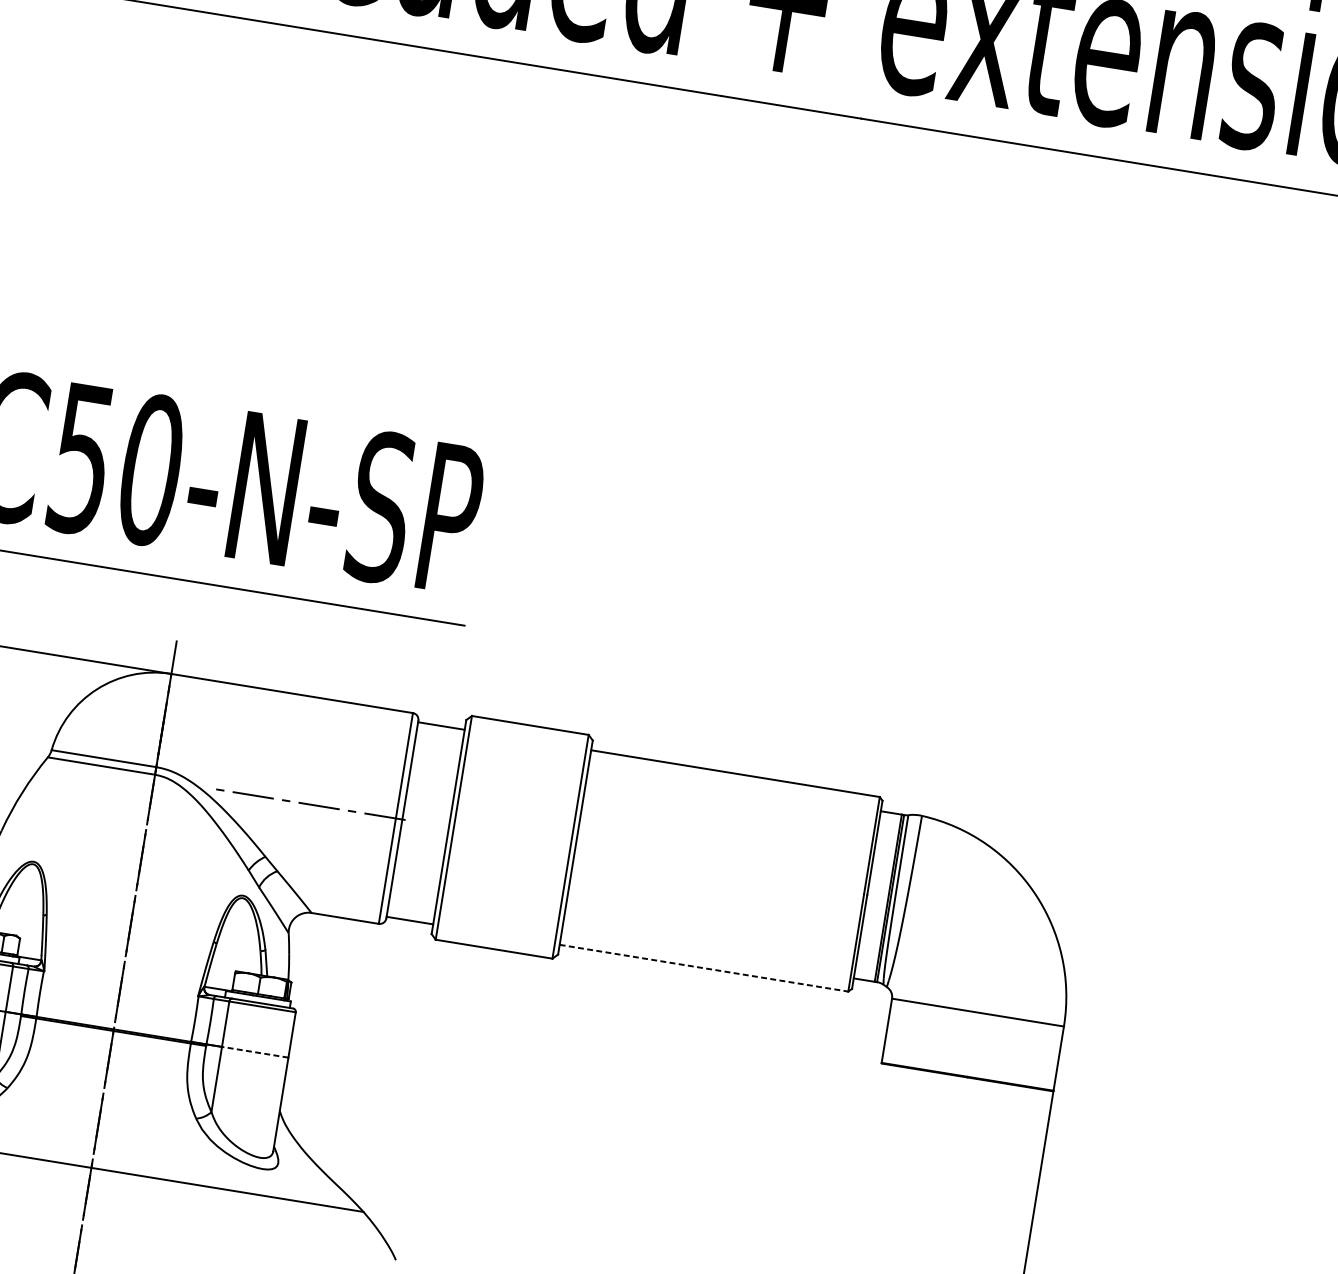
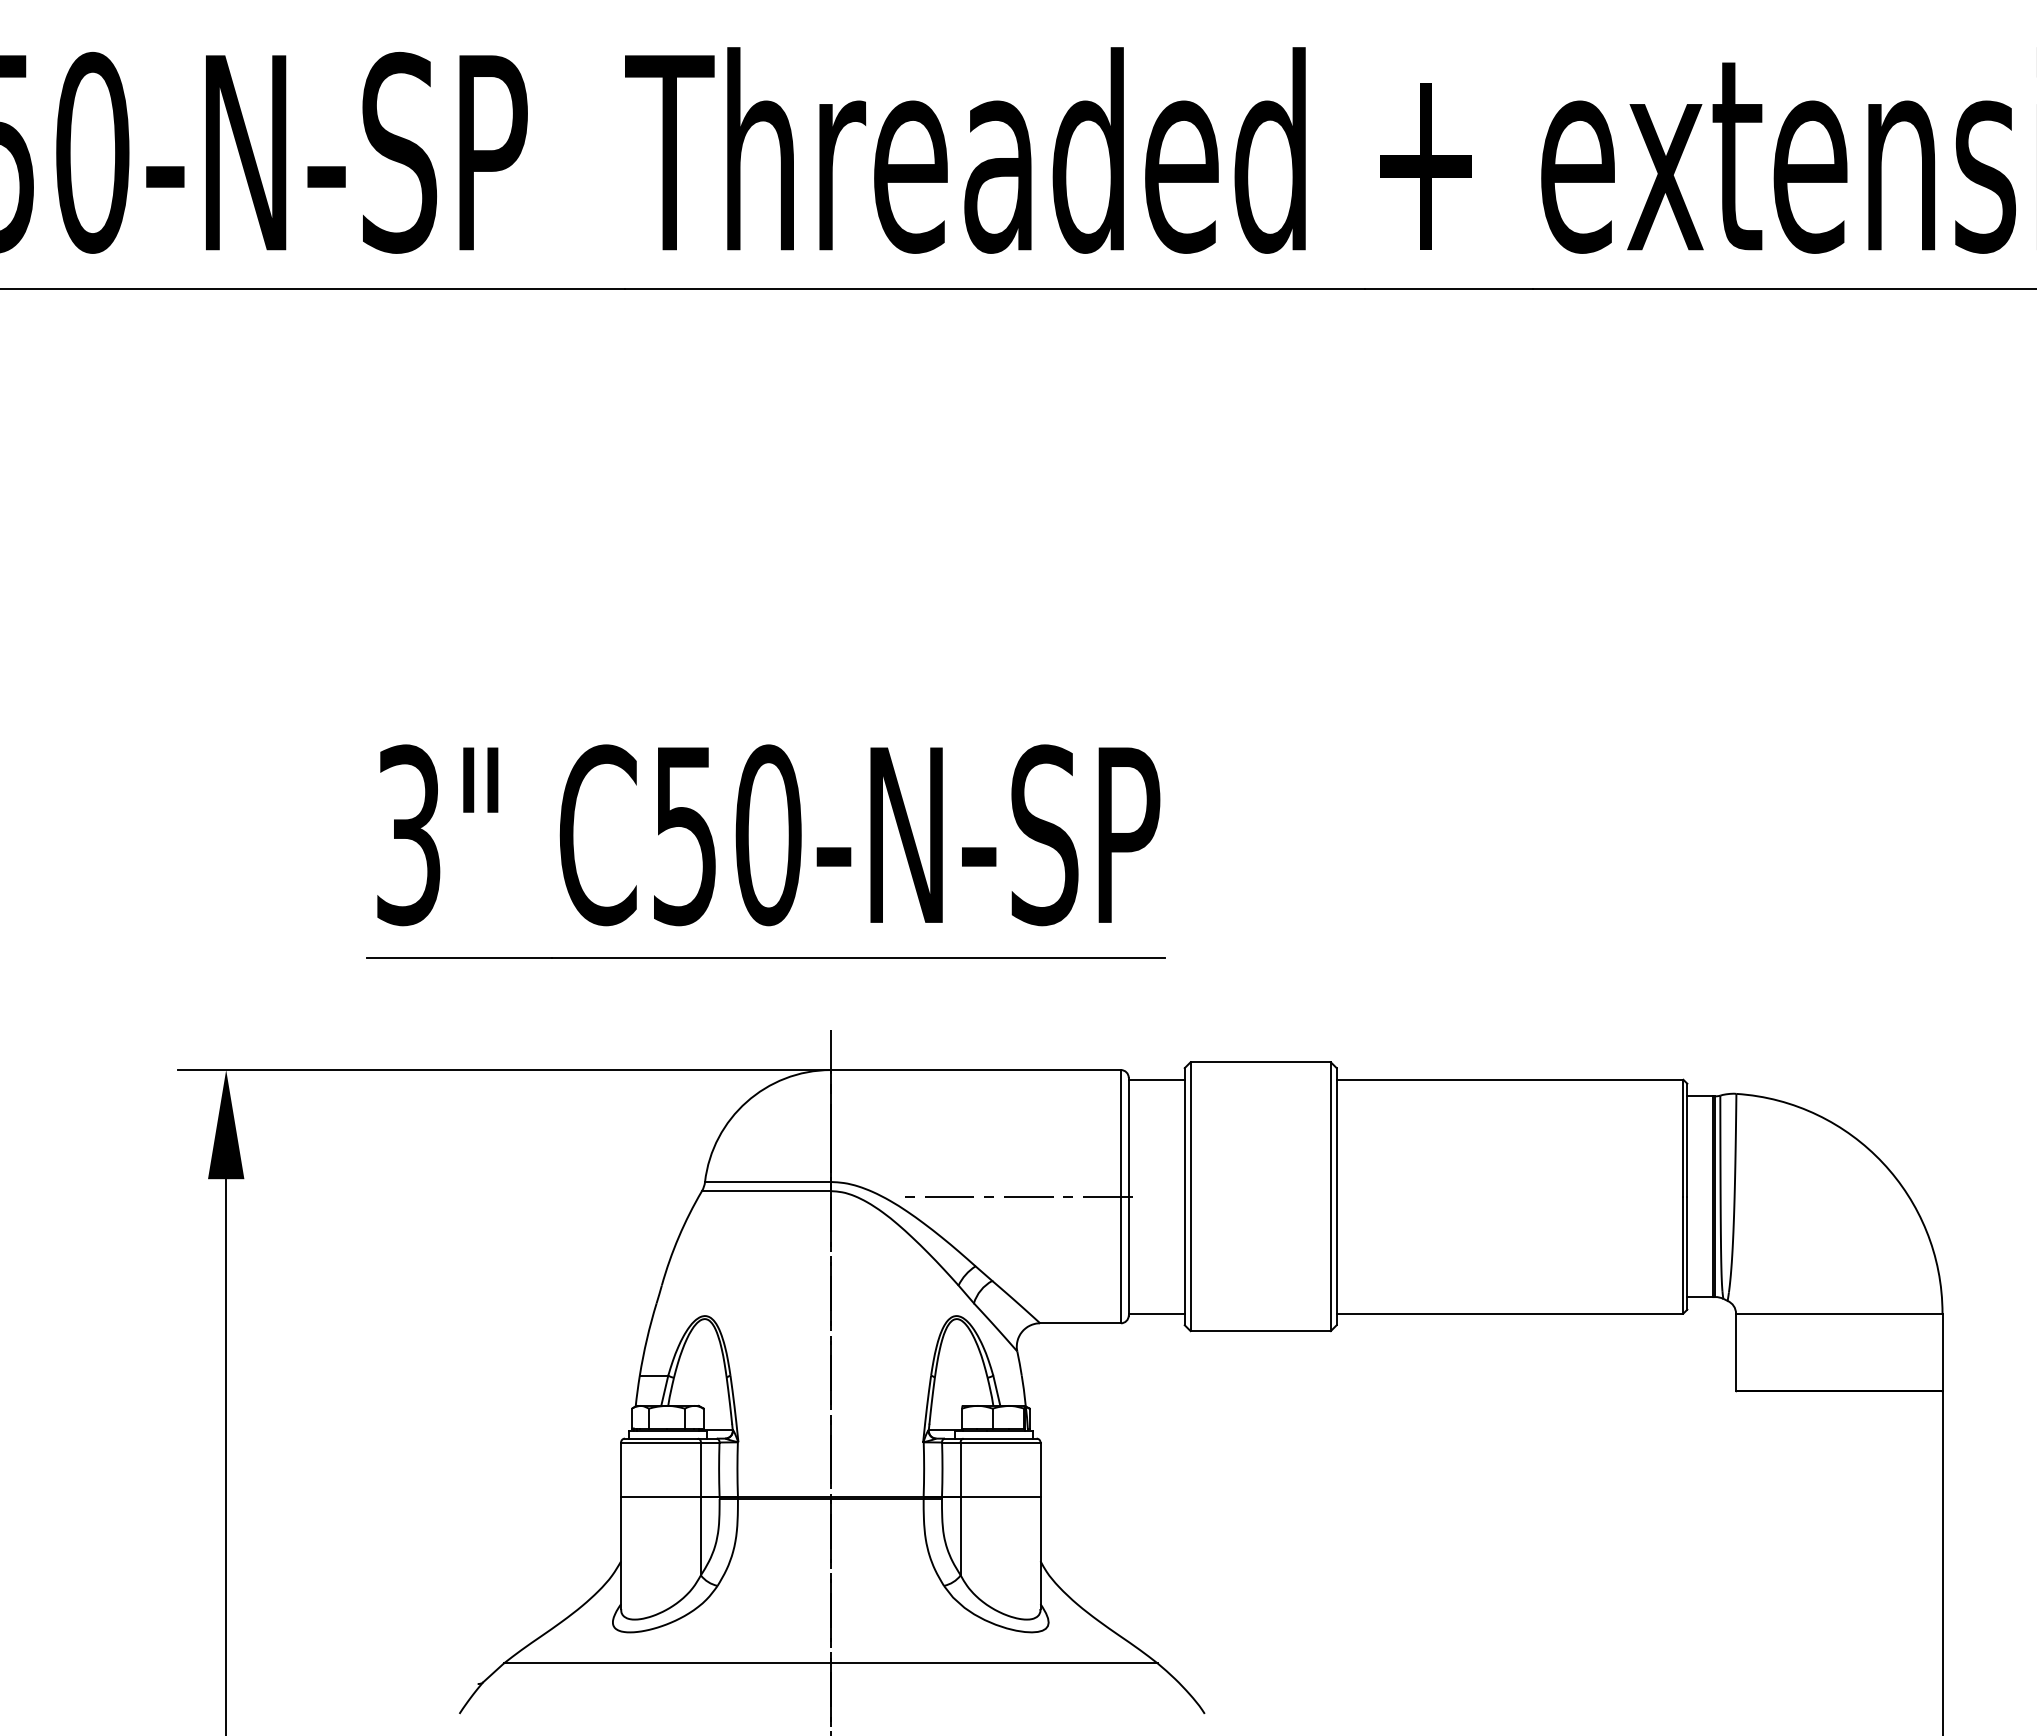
line: (704, 968) -> (1510, 1313), dashed -> solid
line: (255, 1052) -> (1000, 1497), dashed -> solid

